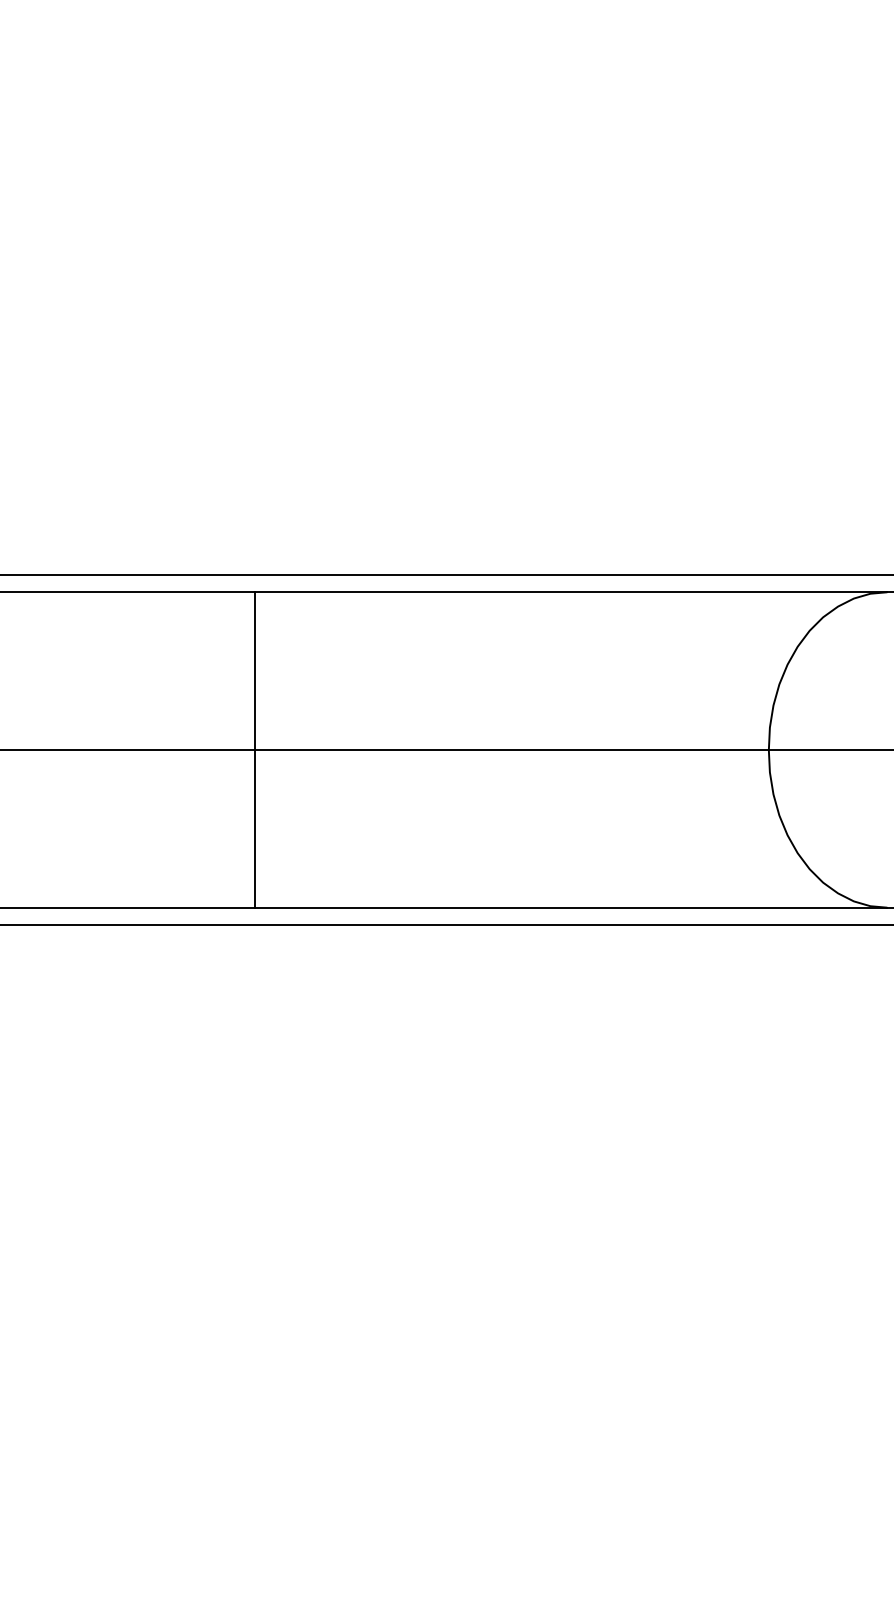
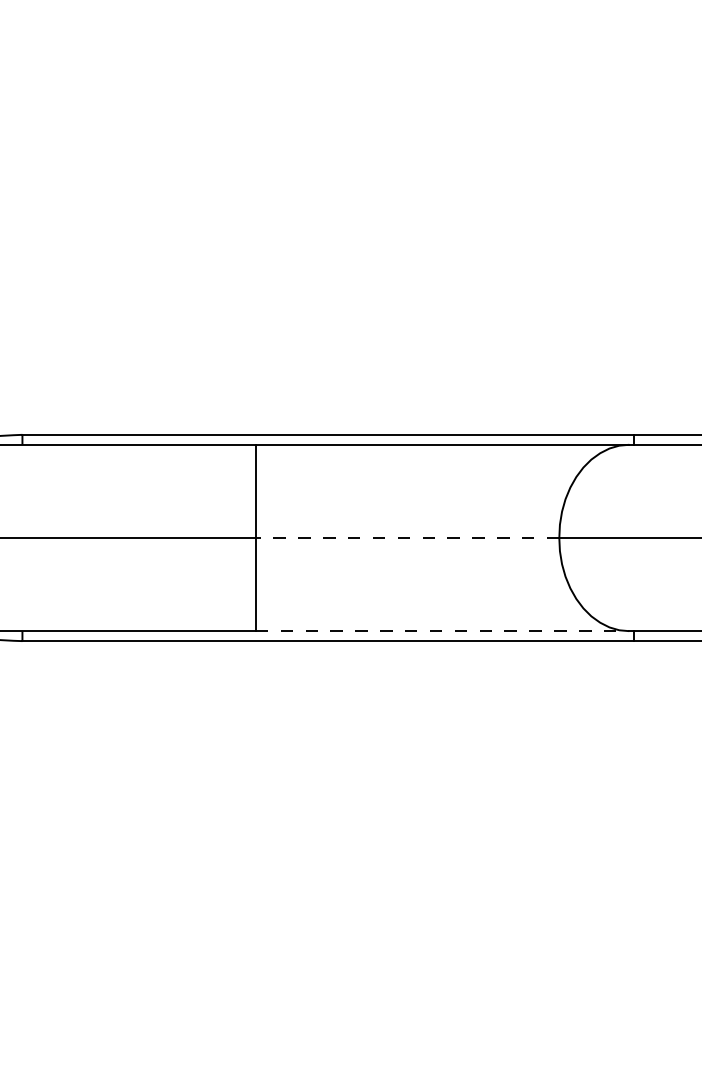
line: (511, 750) -> (407, 538), solid -> dashed
line: (571, 908) -> (442, 631), solid -> dashed

